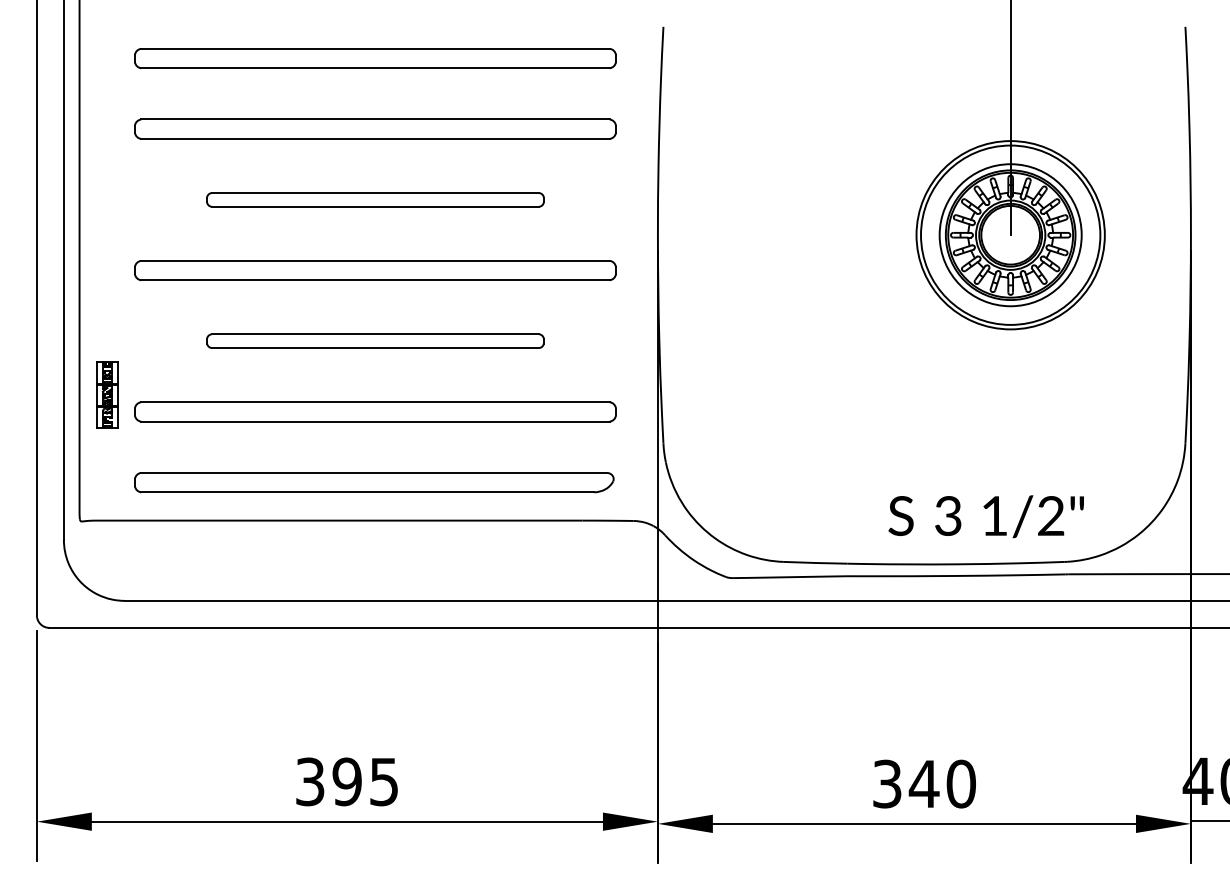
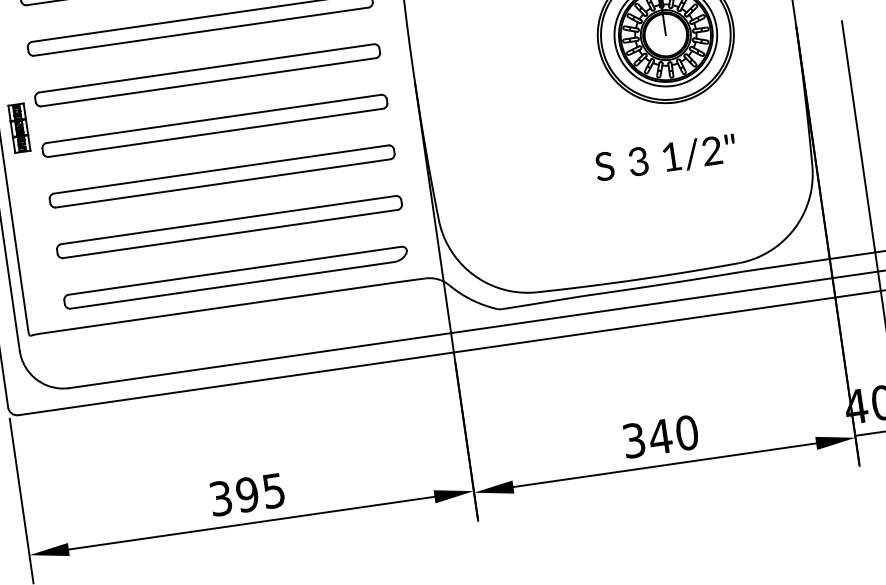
part: (375, 199) -> (207, 75), size x1.43
part: (375, 340) -> (222, 175), size x1.43
part: (107, 394) -> (19, 127), moved
text: (985, 516) -> (665, 158), moved

